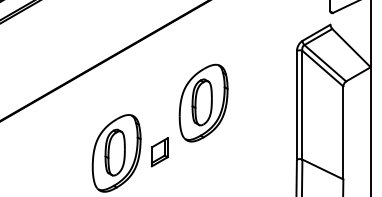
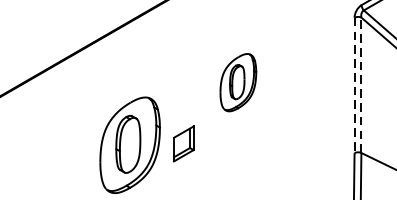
part: (203, 102) -> (238, 81), size x0.6
line: (302, 104) -> (361, 84), solid -> dashed
line: (296, 105) -> (354, 85), solid -> dashed

